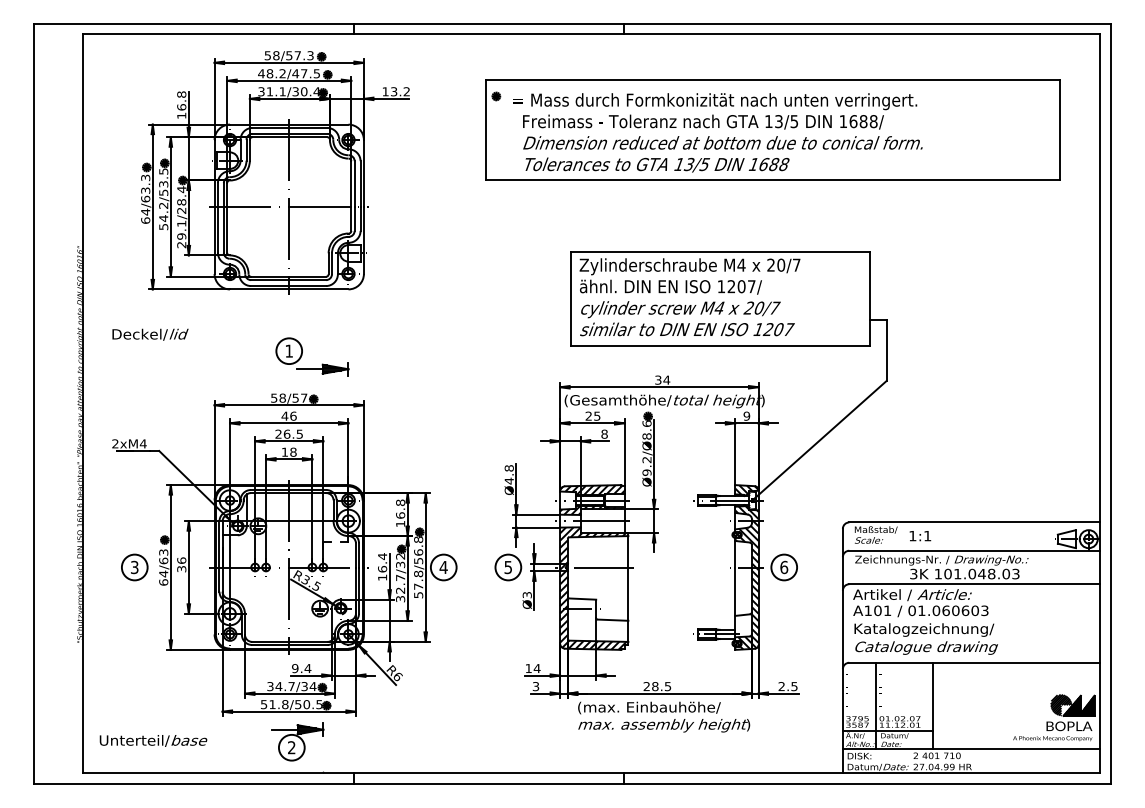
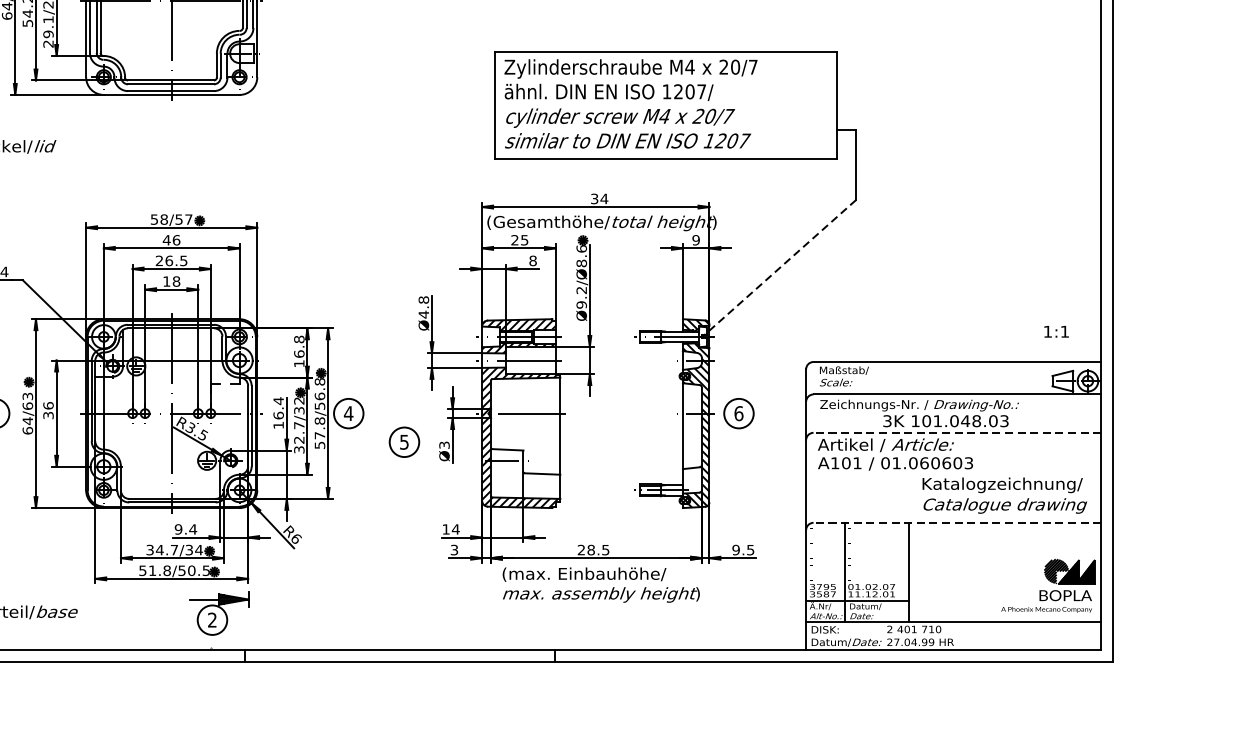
part: (302, 355) -> (186, 170), removed
line: (819, 440) -> (779, 268), solid -> dashed
text: (920, 536) -> (1056, 332), moved
part: (508, 567) -> (404, 442), moved
line: (974, 584) -> (957, 433), solid -> dashed
text: (925, 638) -> (1003, 495), moved
line: (974, 662) -> (957, 522), solid -> dashed
text: (781, 686) -> (735, 550), 2.5 -> 9.5
part: (297, 741) -> (218, 613), moved

